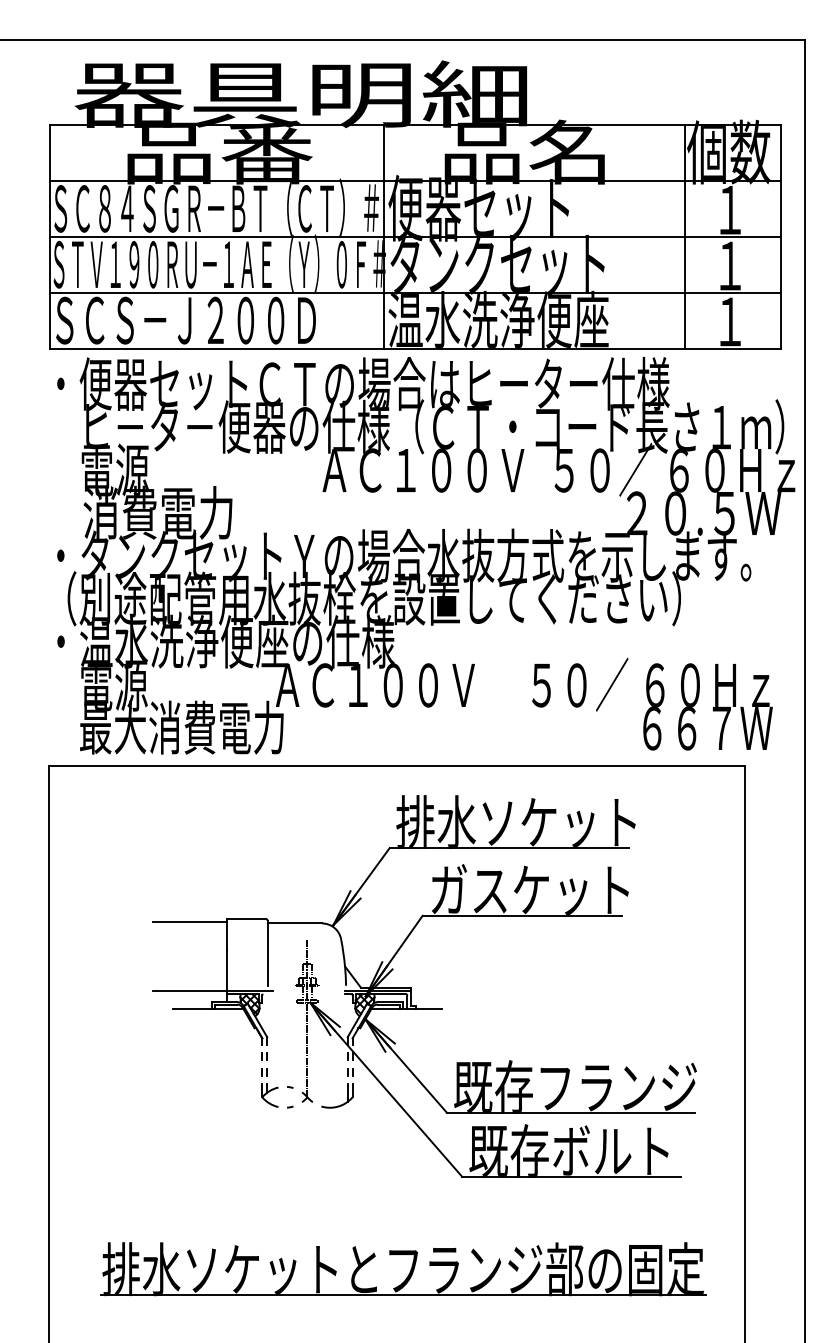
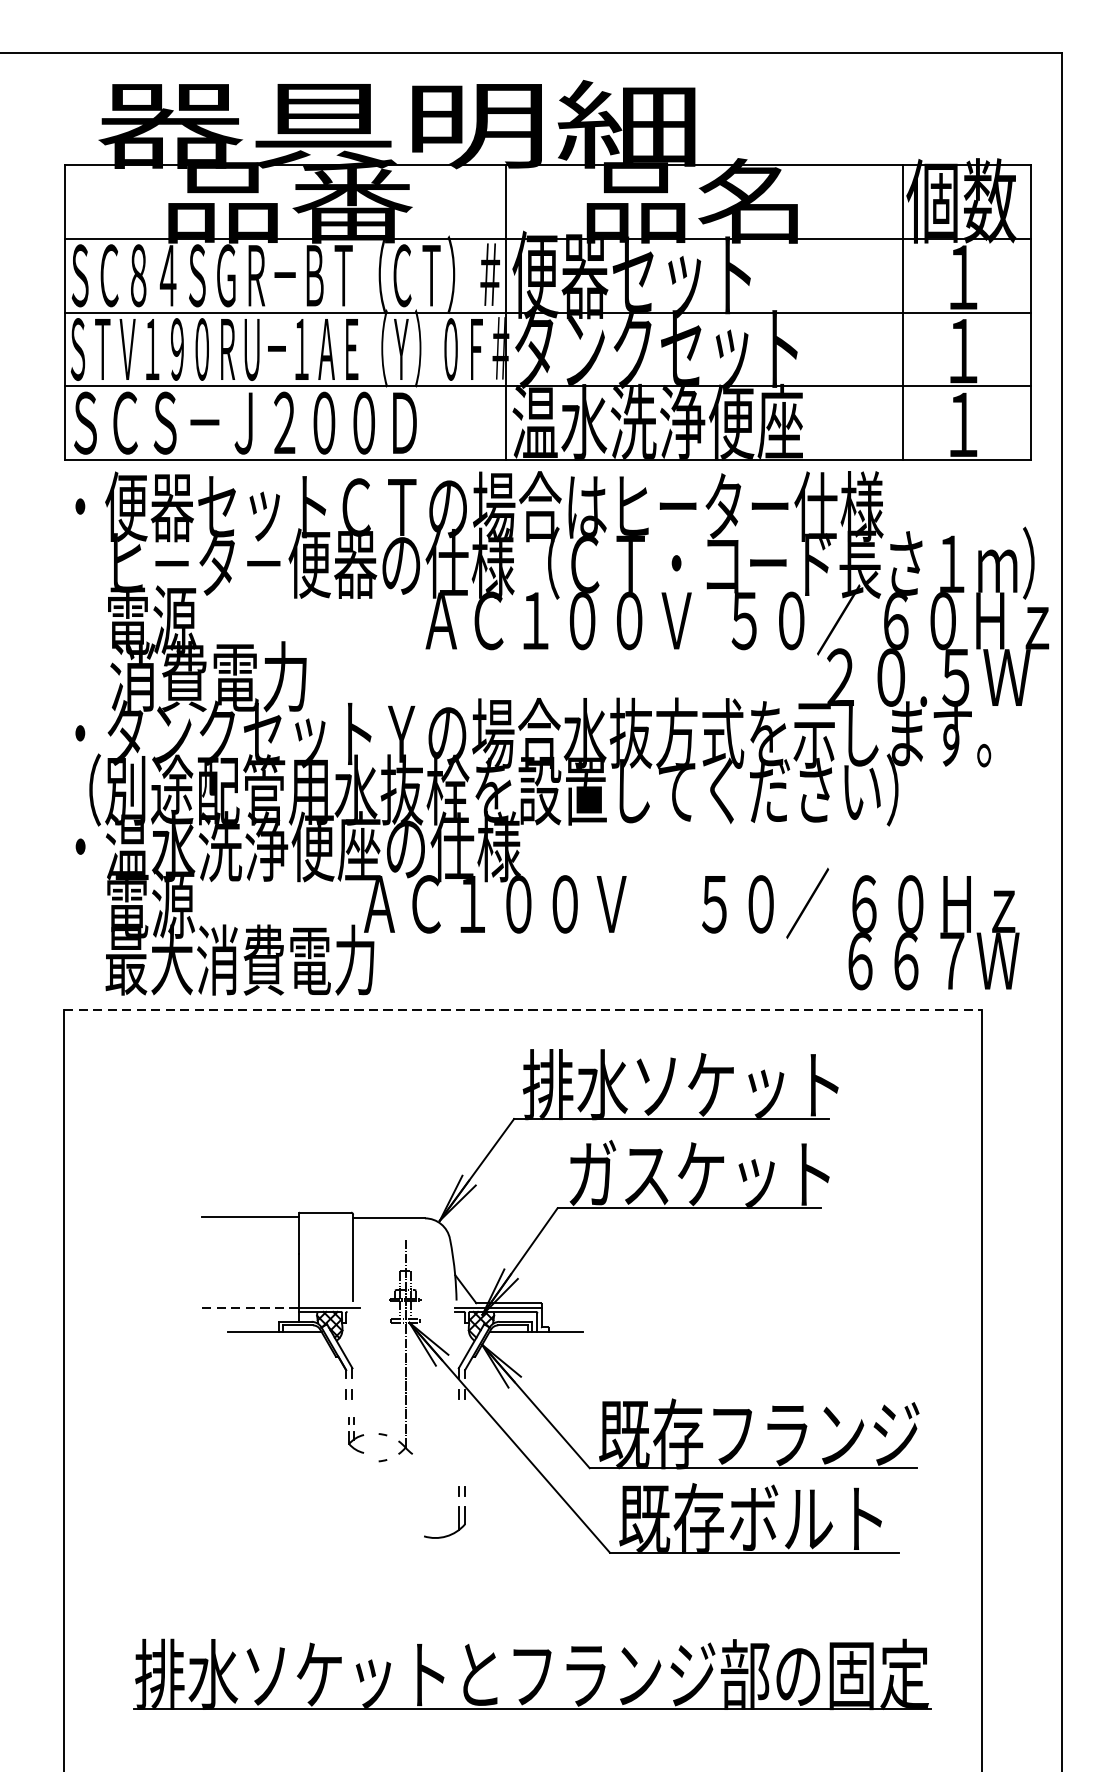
line: (397, 765) -> (524, 1009), solid -> dashed
line: (190, 991) -> (251, 1308), solid -> dashed
part: (269, 1087) -> (355, 1434), size x0.7
part: (347, 1088) -> (458, 1512), moved

